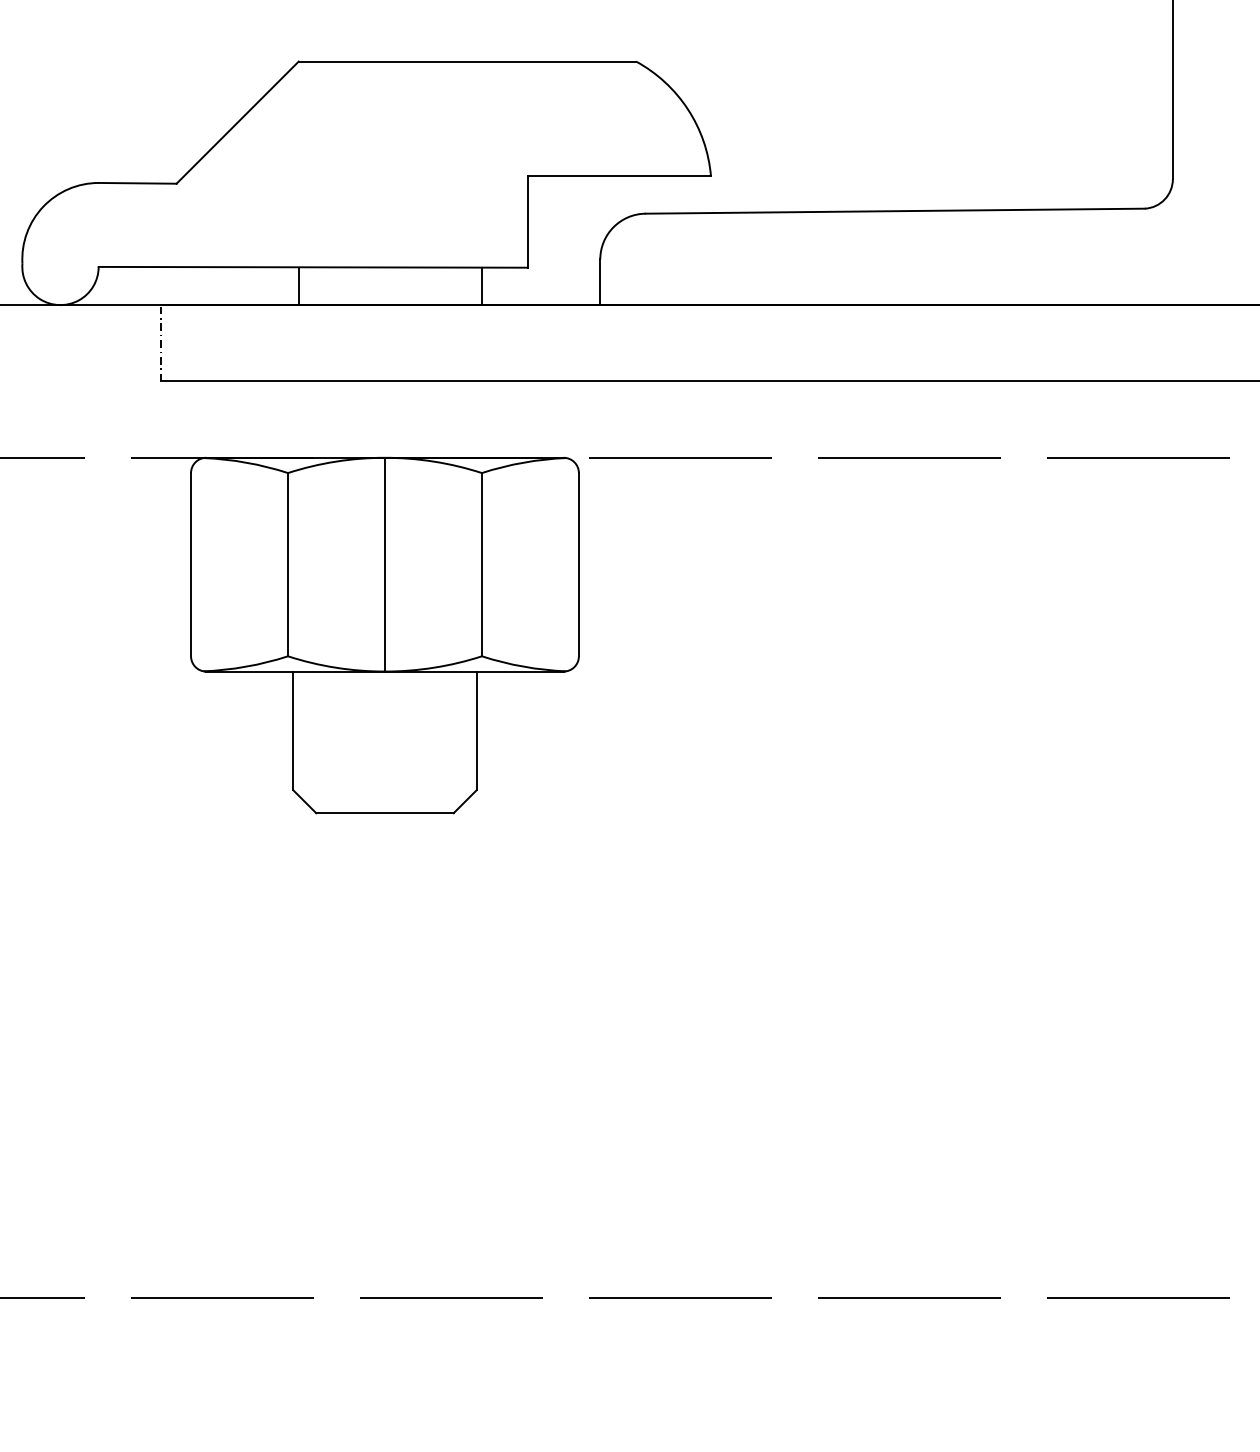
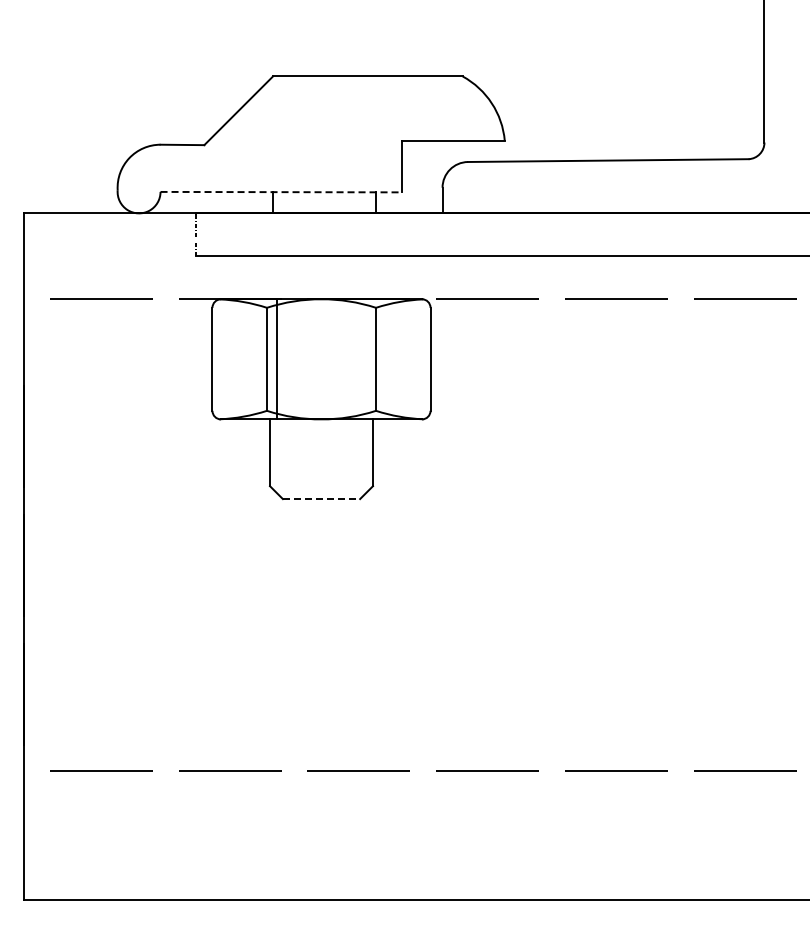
line: (313, 267) -> (281, 192), solid -> dashed
line: (384, 564) -> (276, 359), moved
line: (384, 813) -> (321, 499), solid -> dashed

